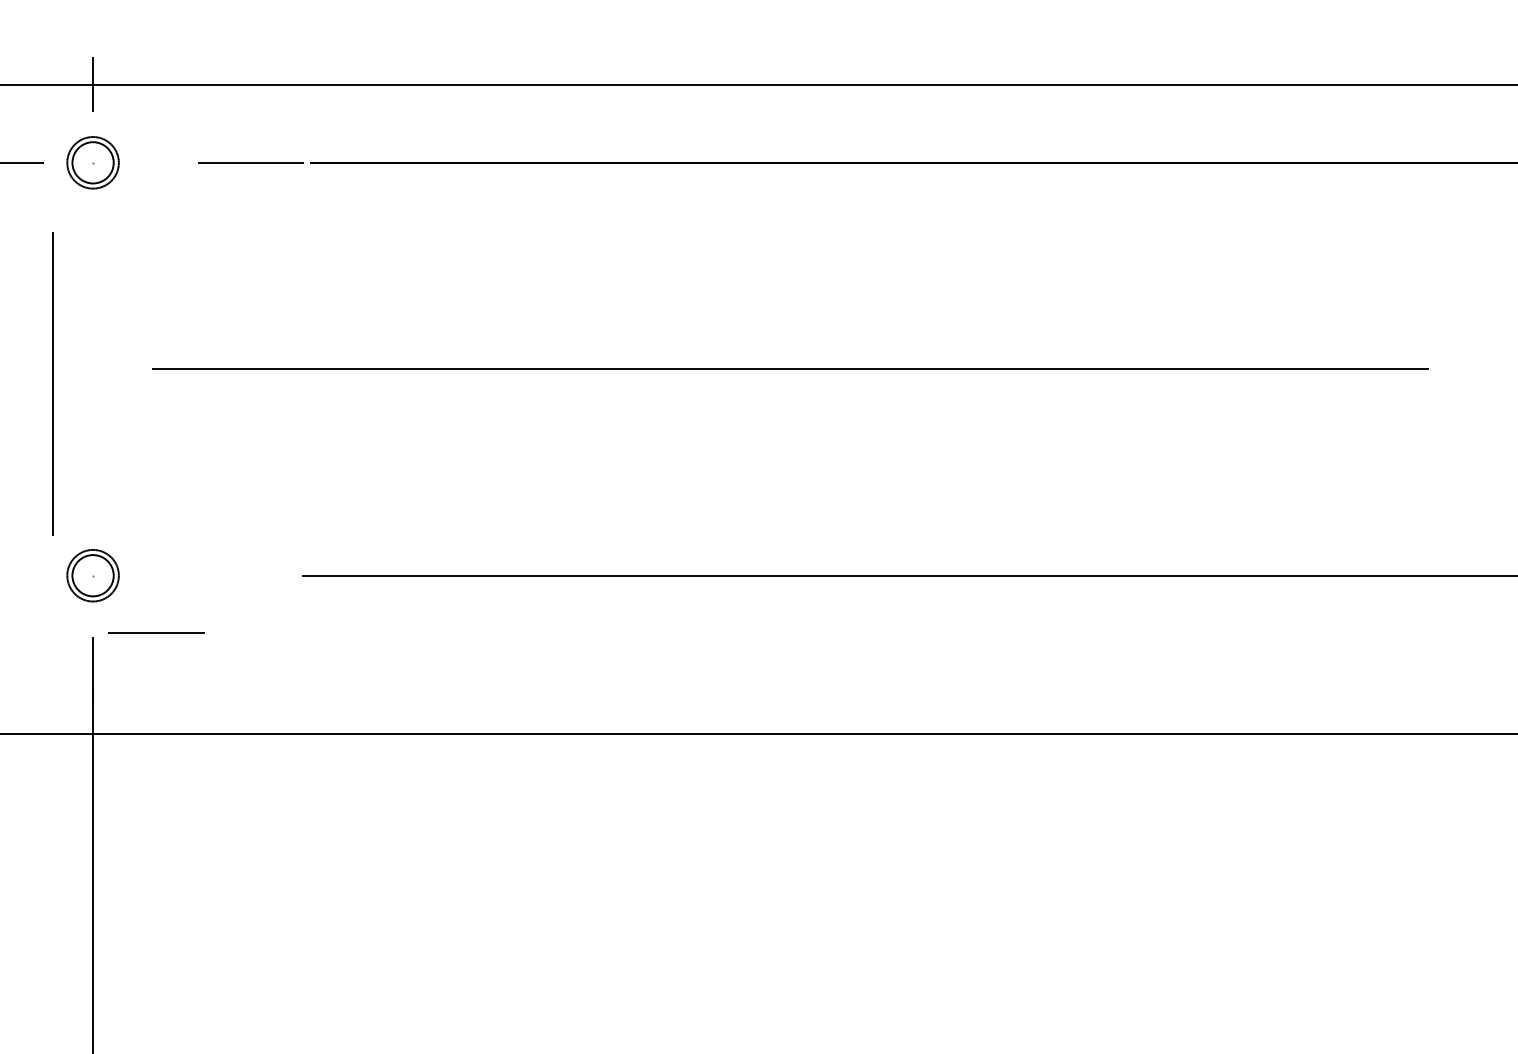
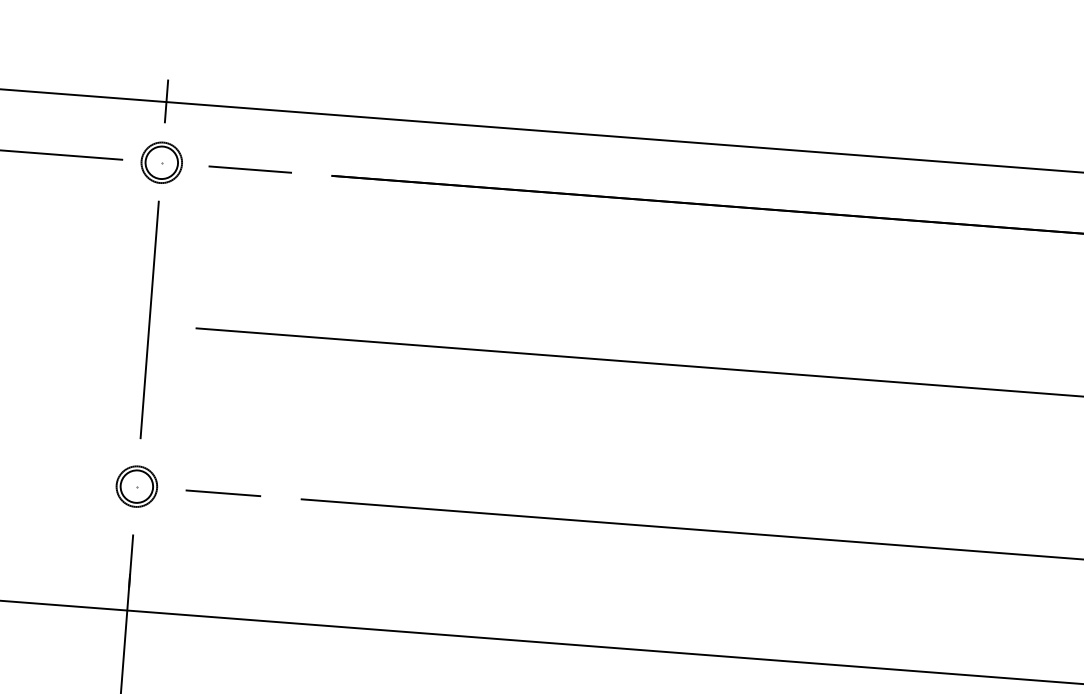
line: (250, 162) -> (249, 169), moved
line: (52, 383) -> (149, 319), moved
line: (156, 632) -> (223, 493), moved

